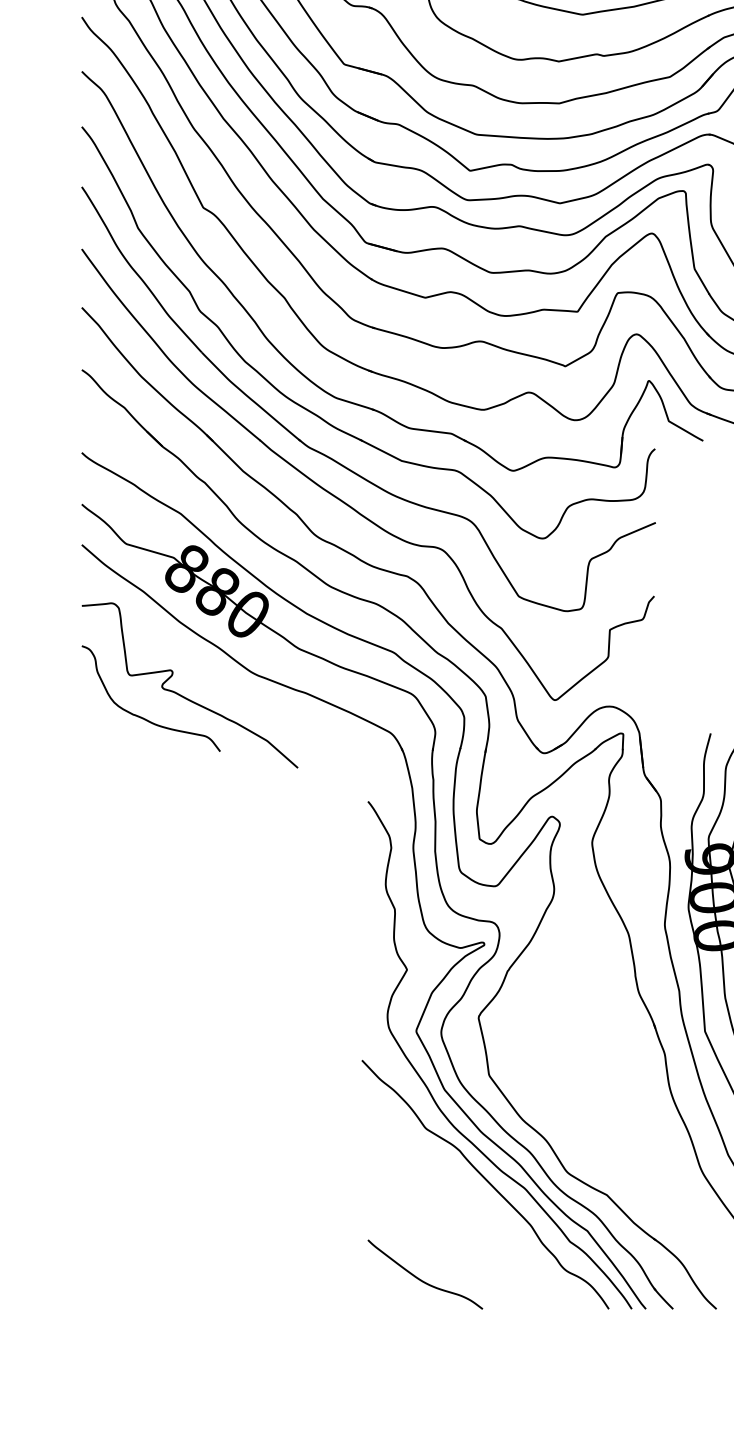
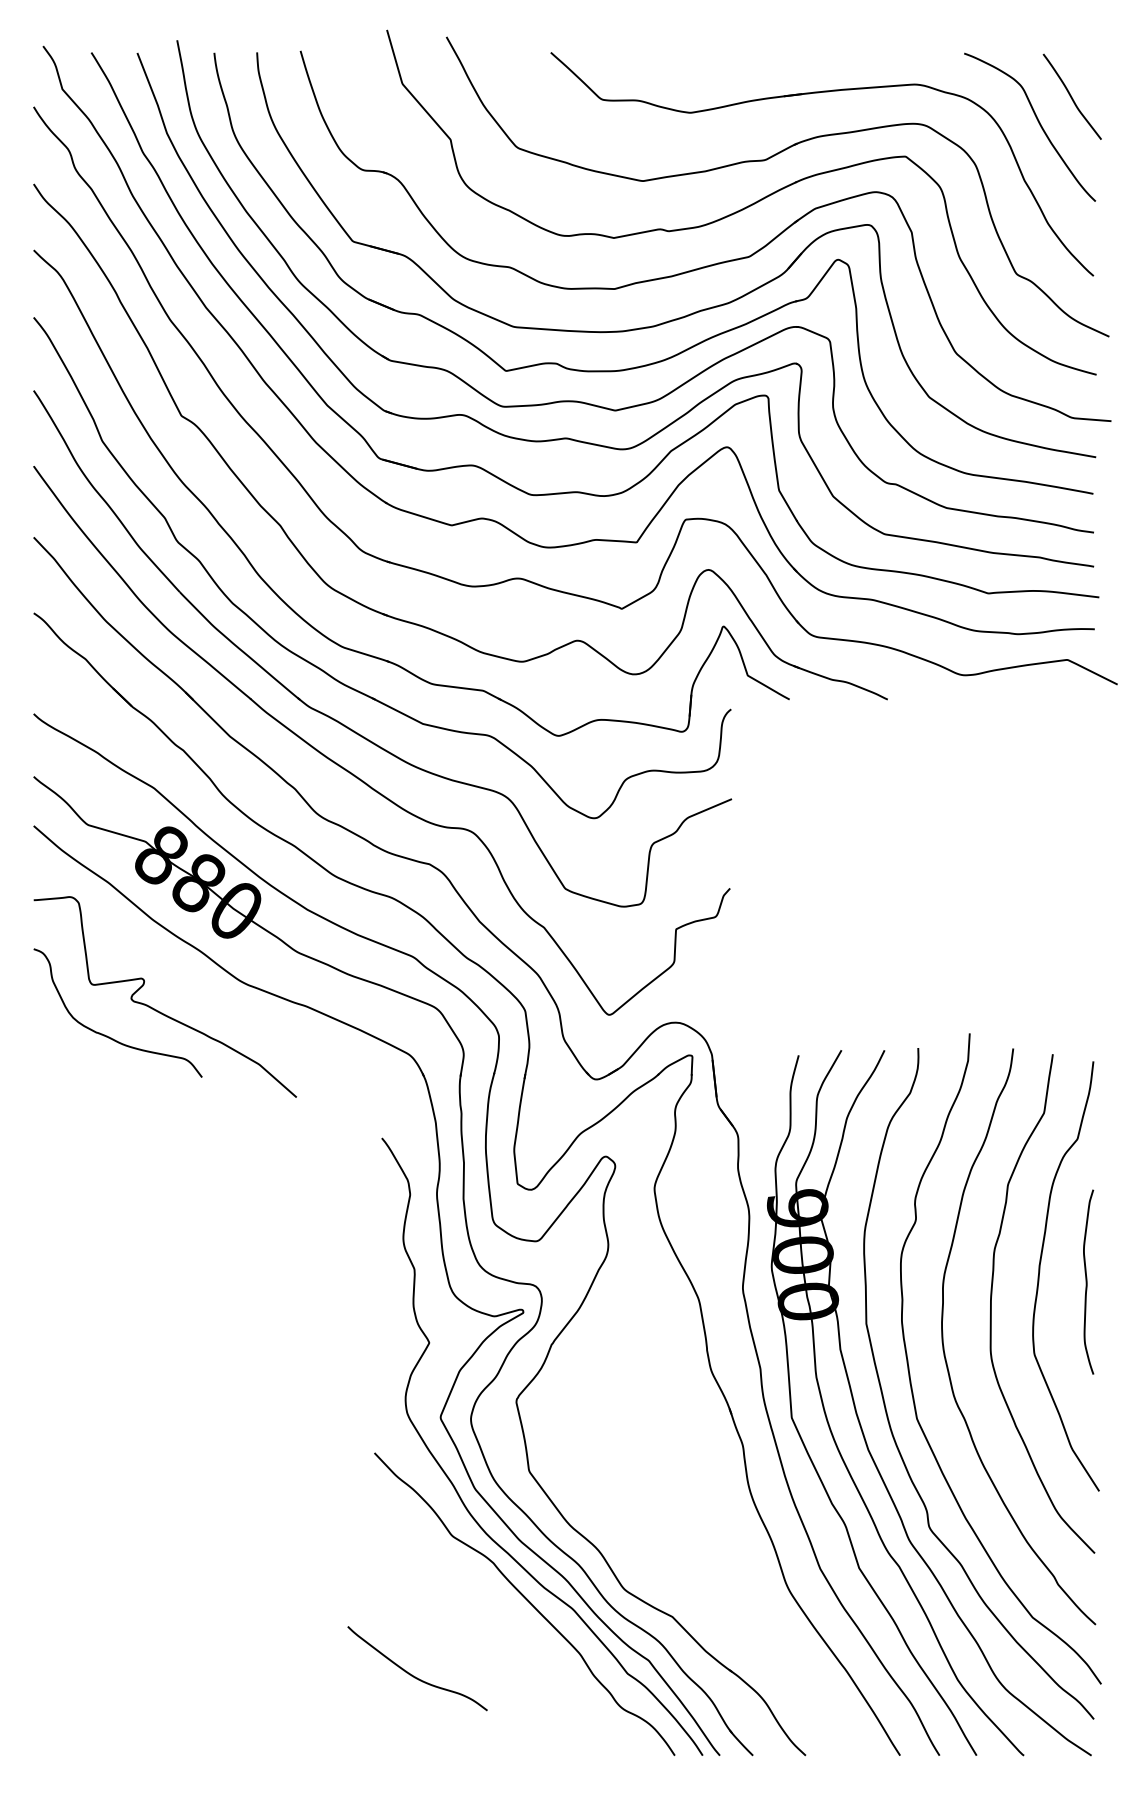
curve: (421, 1279) -> (412, 1674), moved

